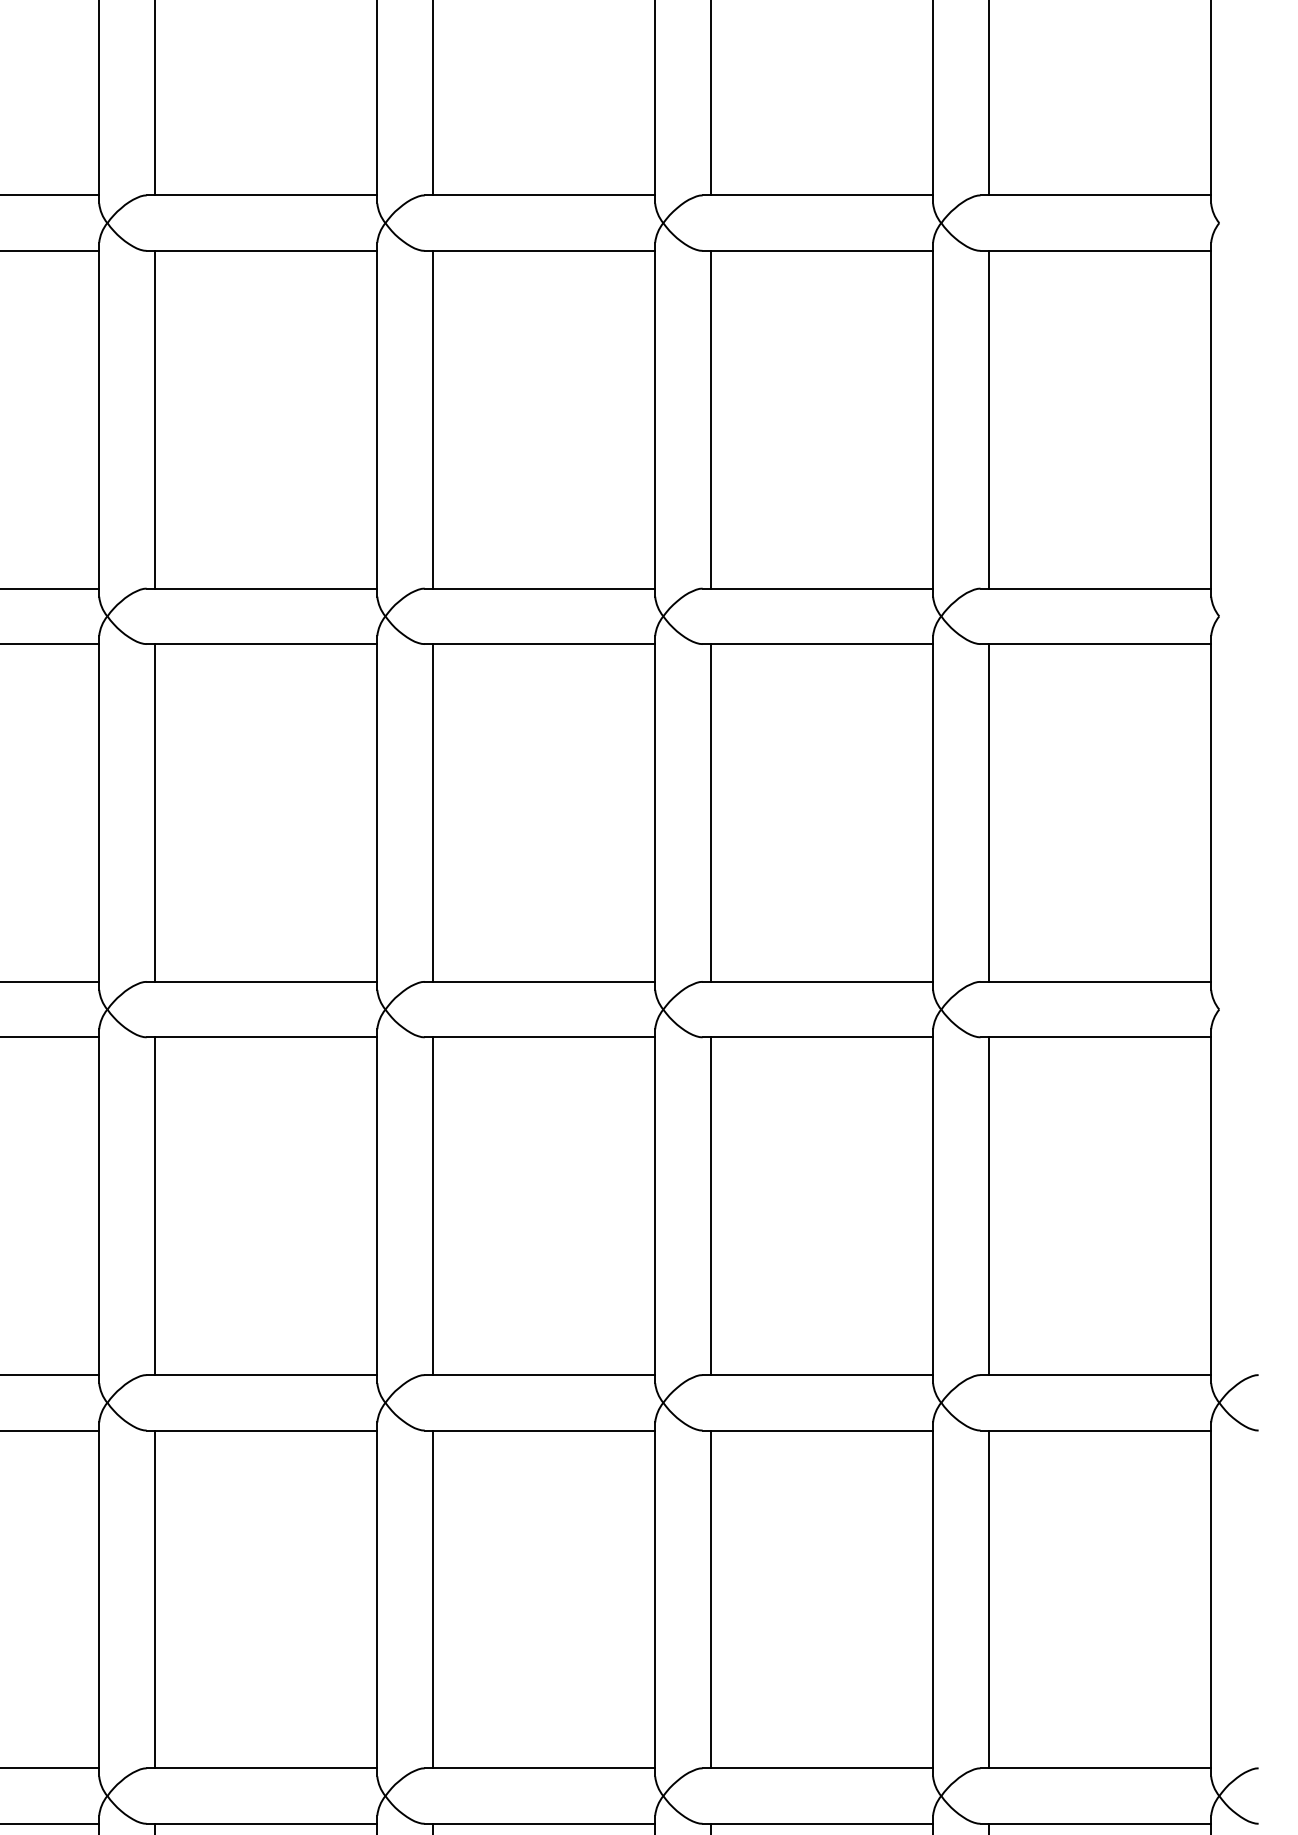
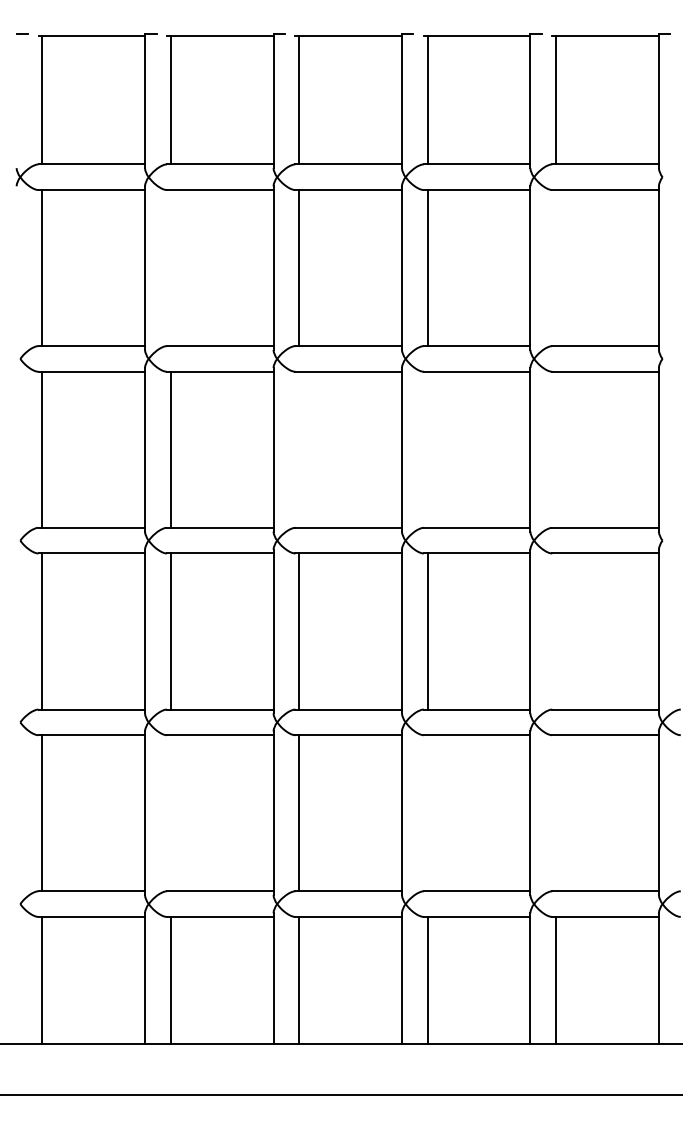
line: (154, 420) -> (170, 268), removed
line: (989, 420) -> (556, 268), removed
line: (433, 812) -> (299, 449), removed
line: (710, 812) -> (427, 449), removed
line: (989, 812) -> (556, 449), removed
line: (989, 1206) -> (556, 631), removed
line: (154, 1599) -> (170, 813), removed
line: (710, 1599) -> (427, 813), removed
line: (989, 1599) -> (556, 813), removed

